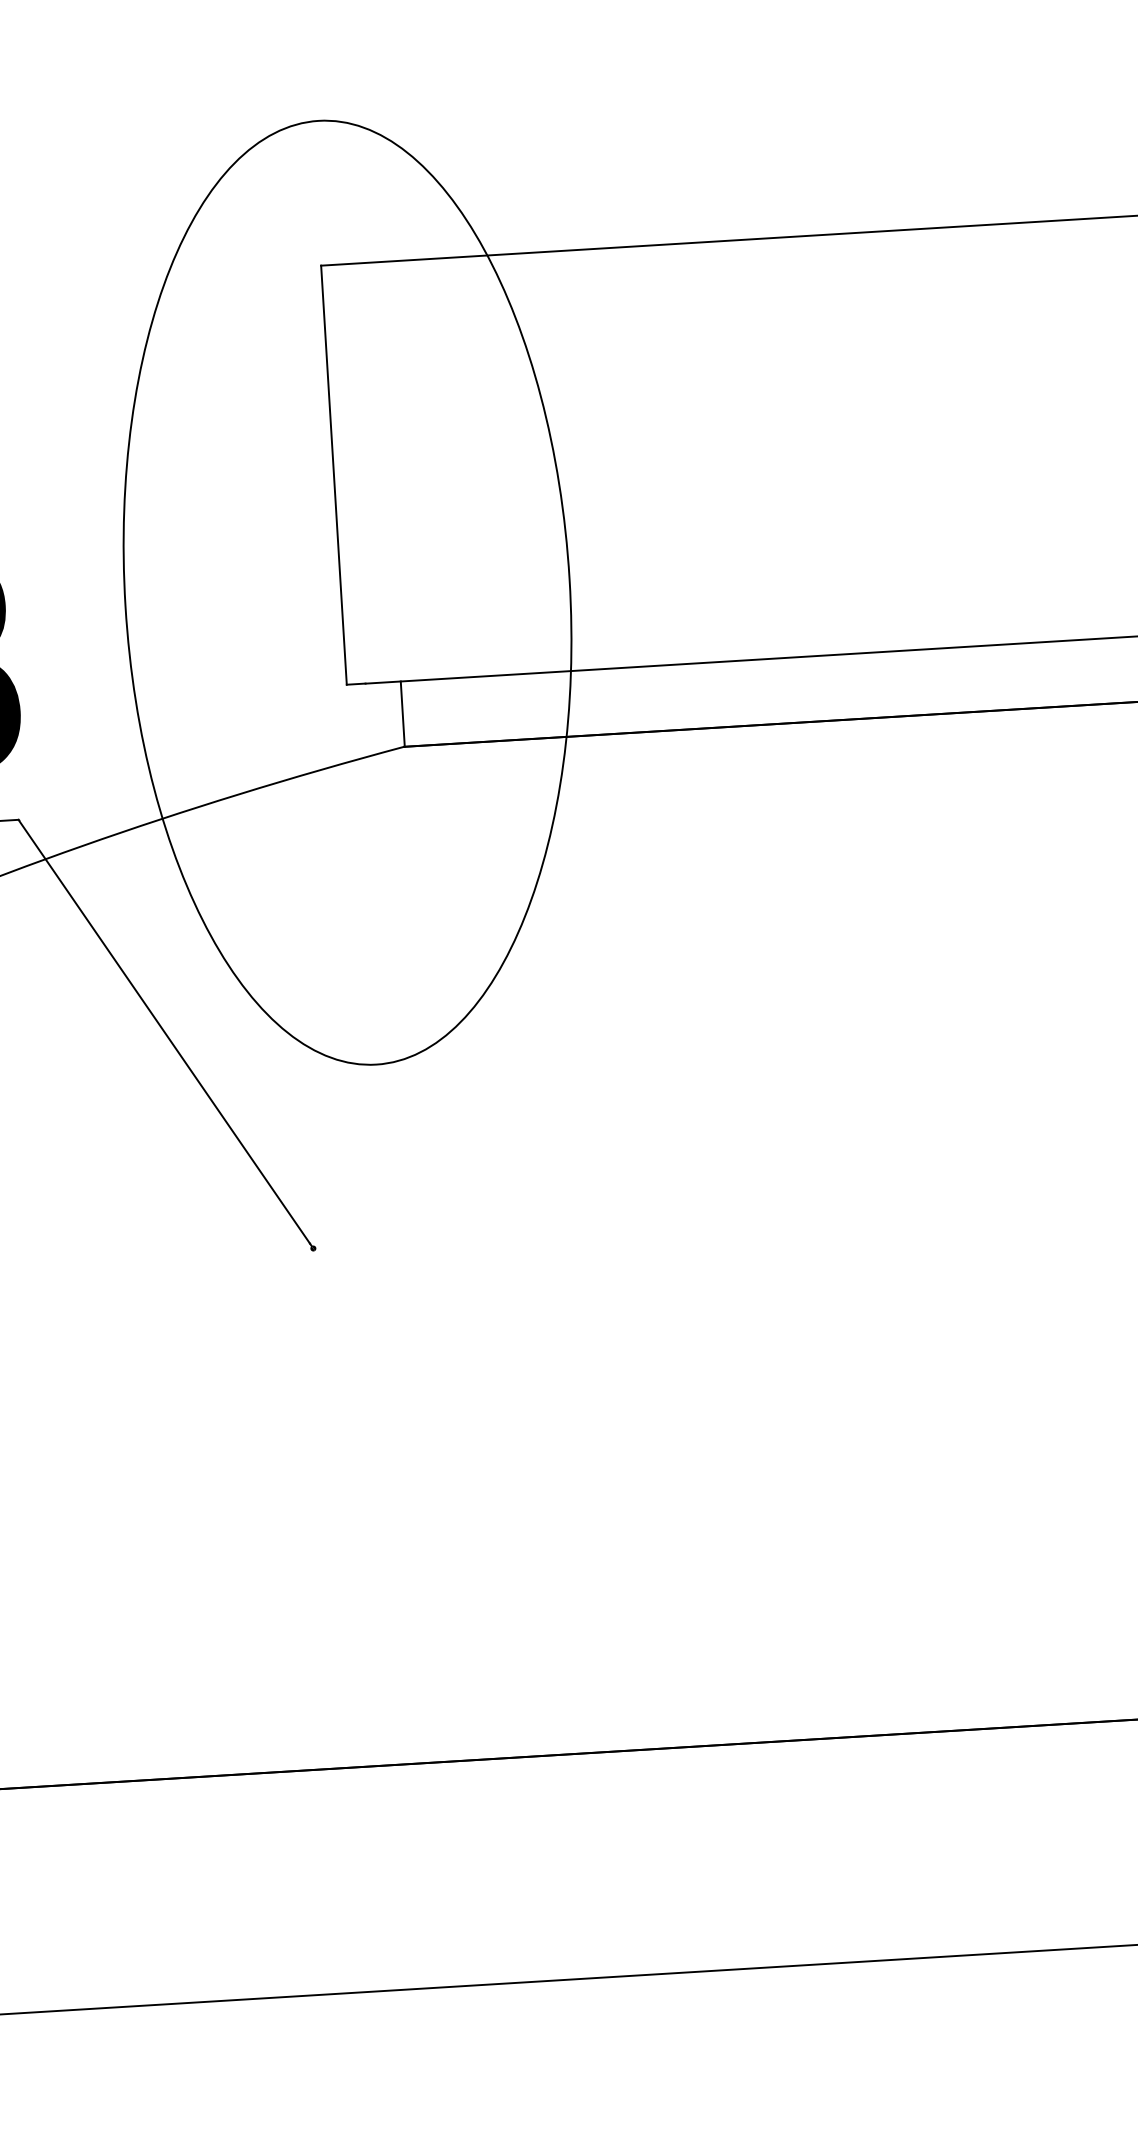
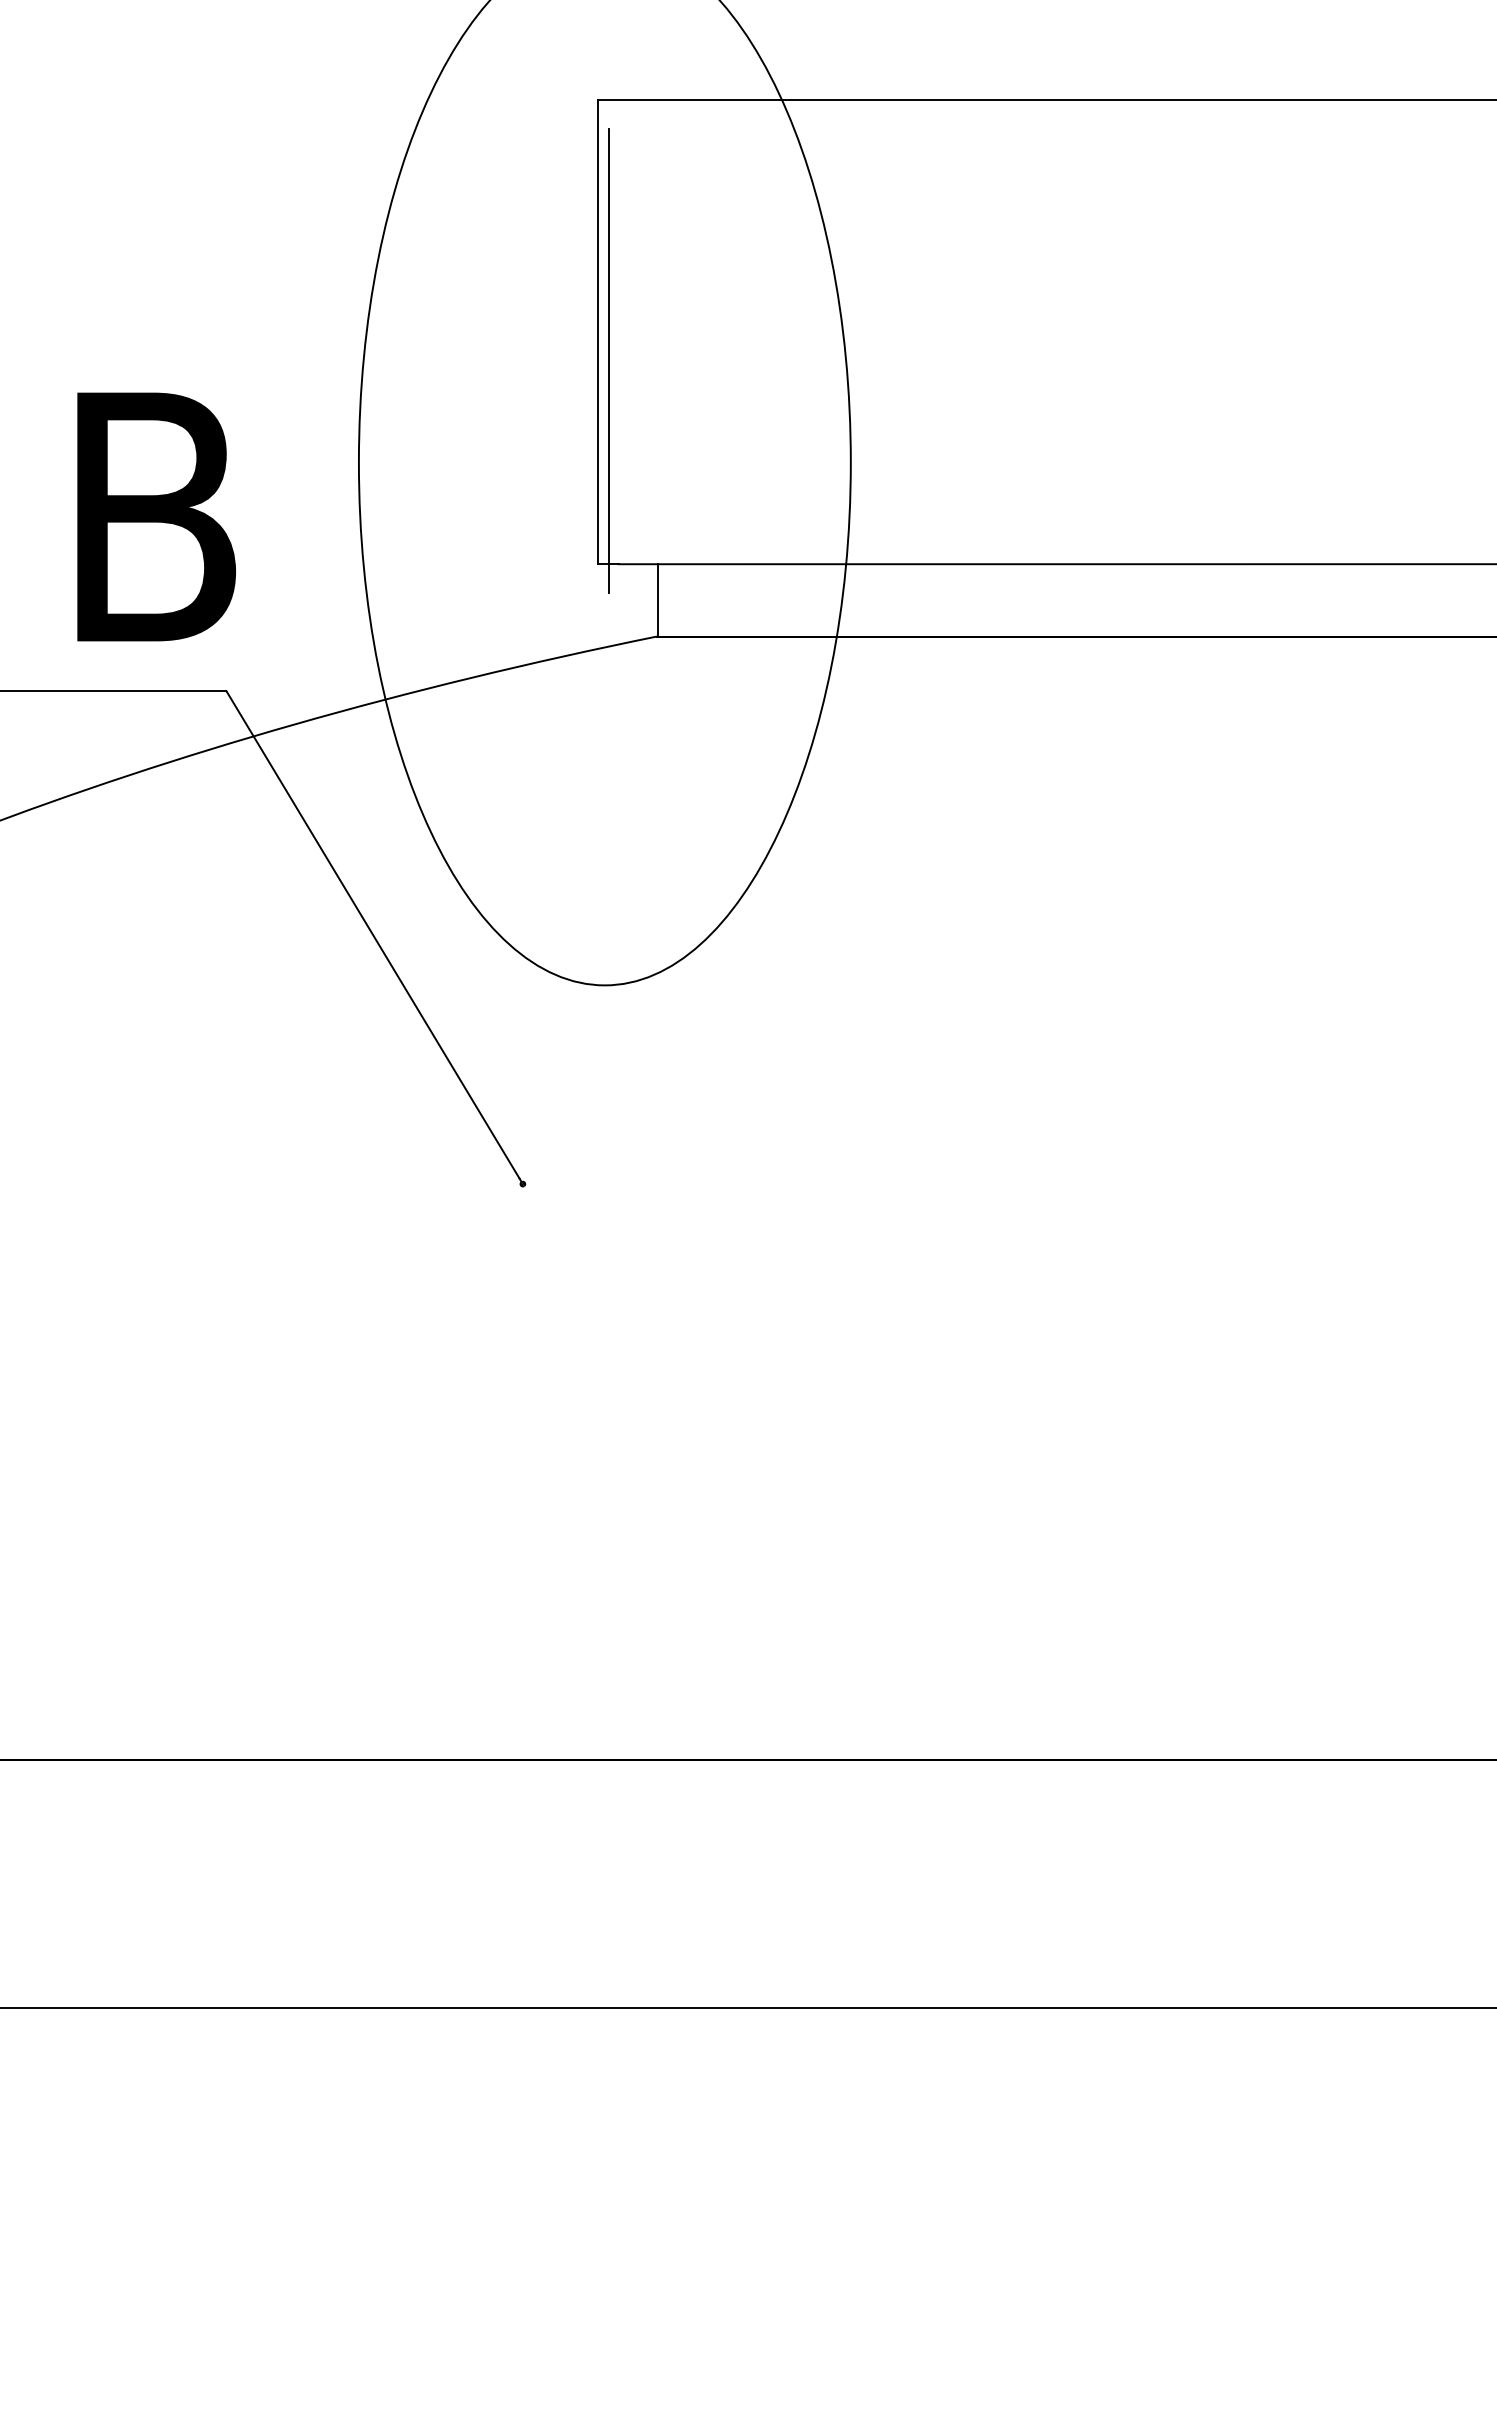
line: (346, 500) -> (609, 360), added

